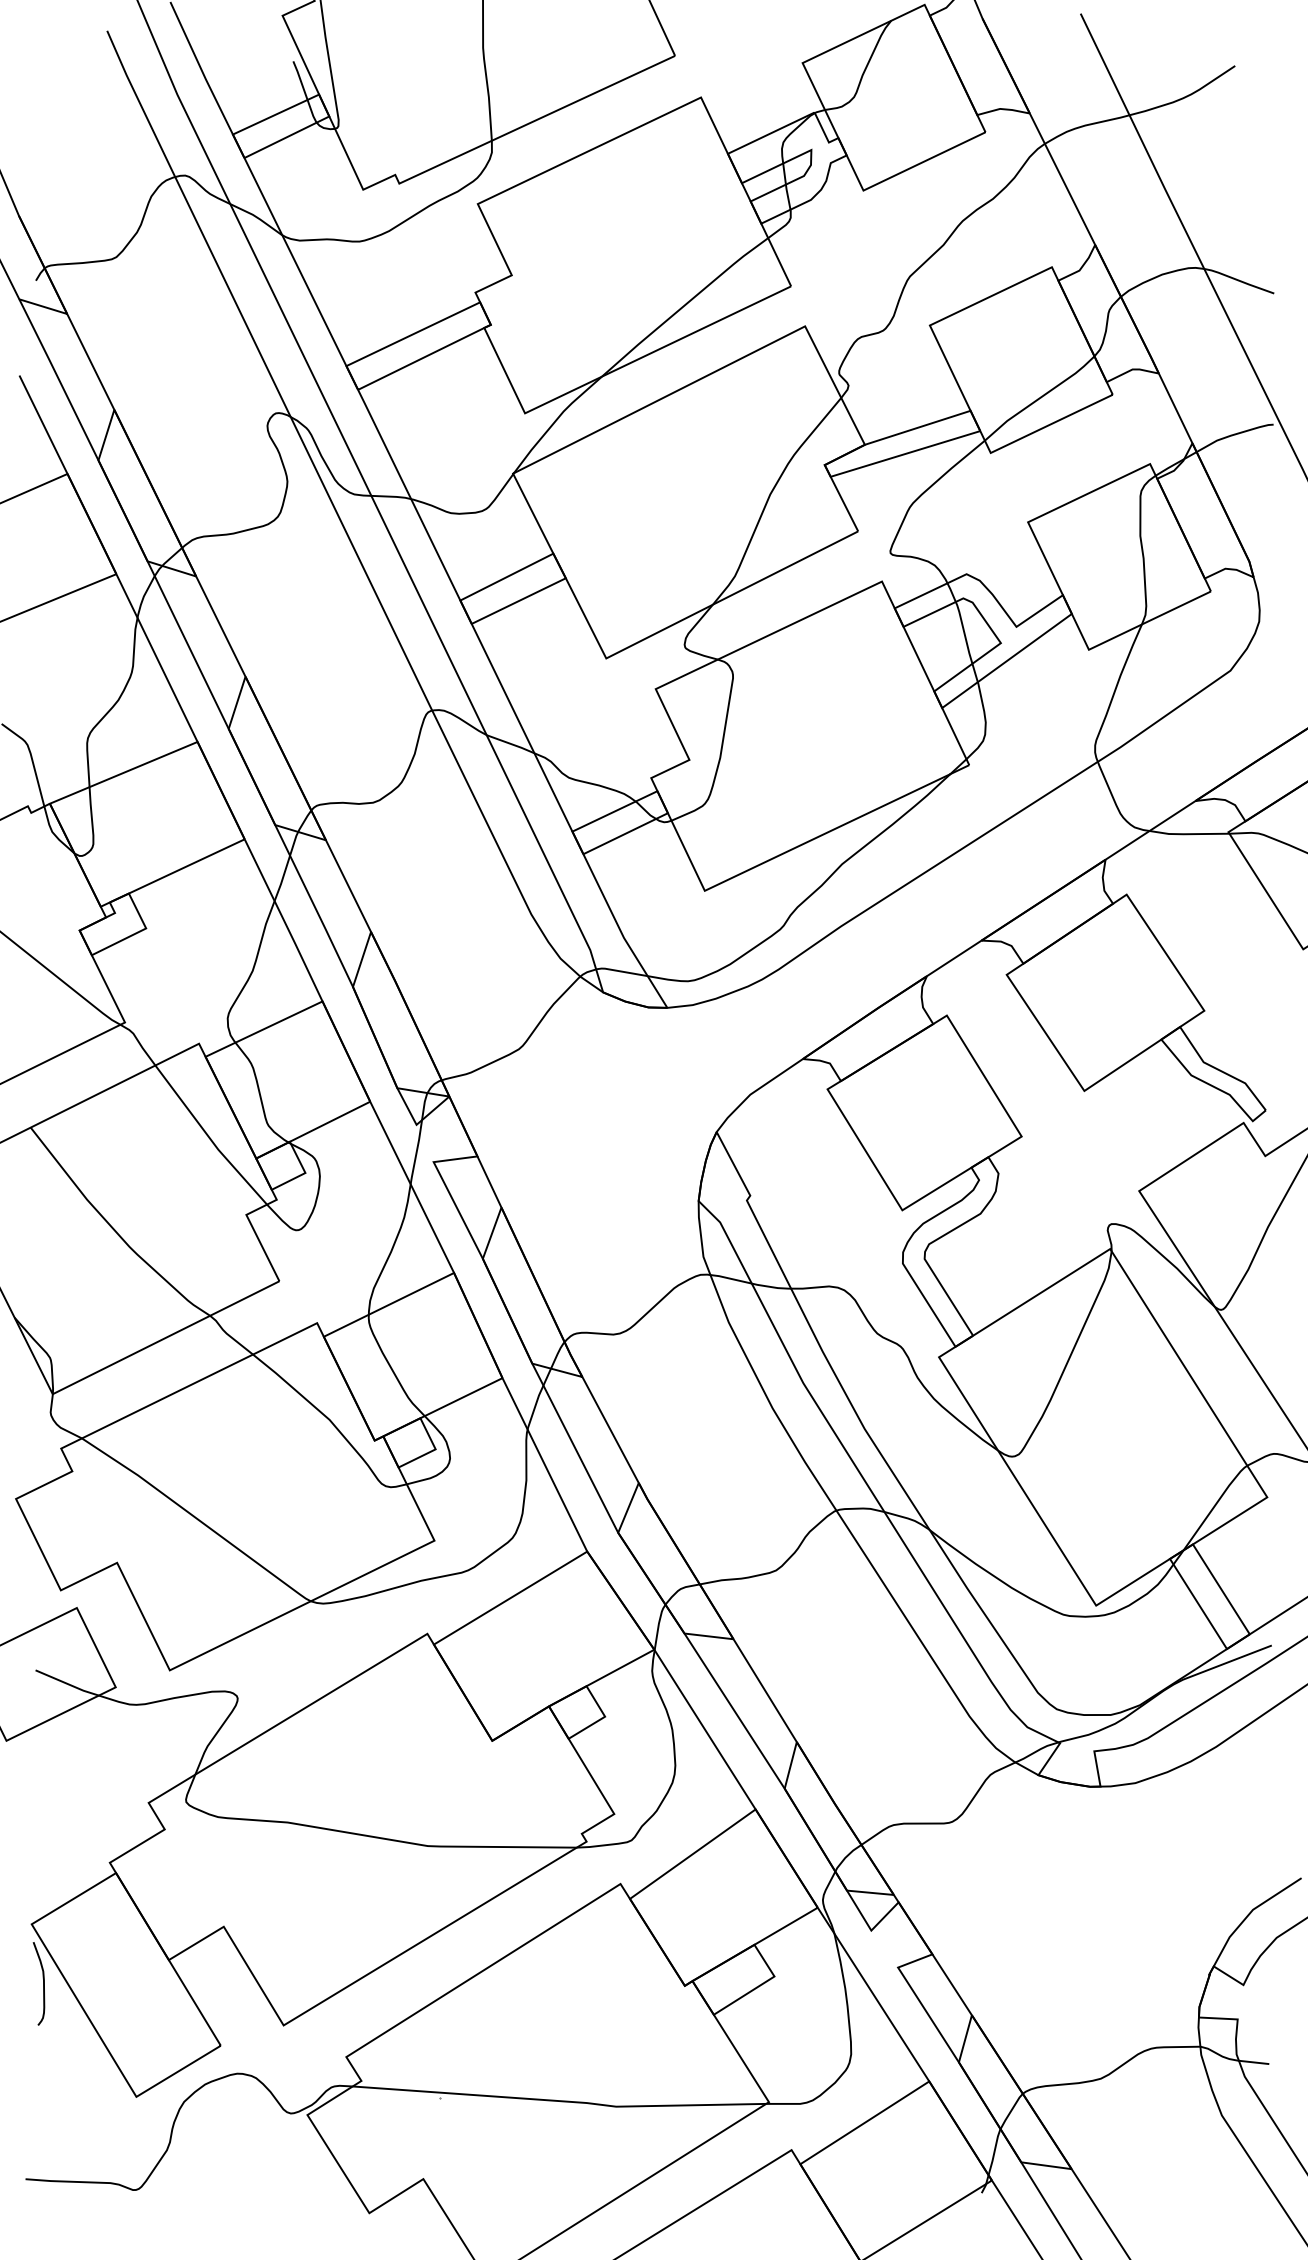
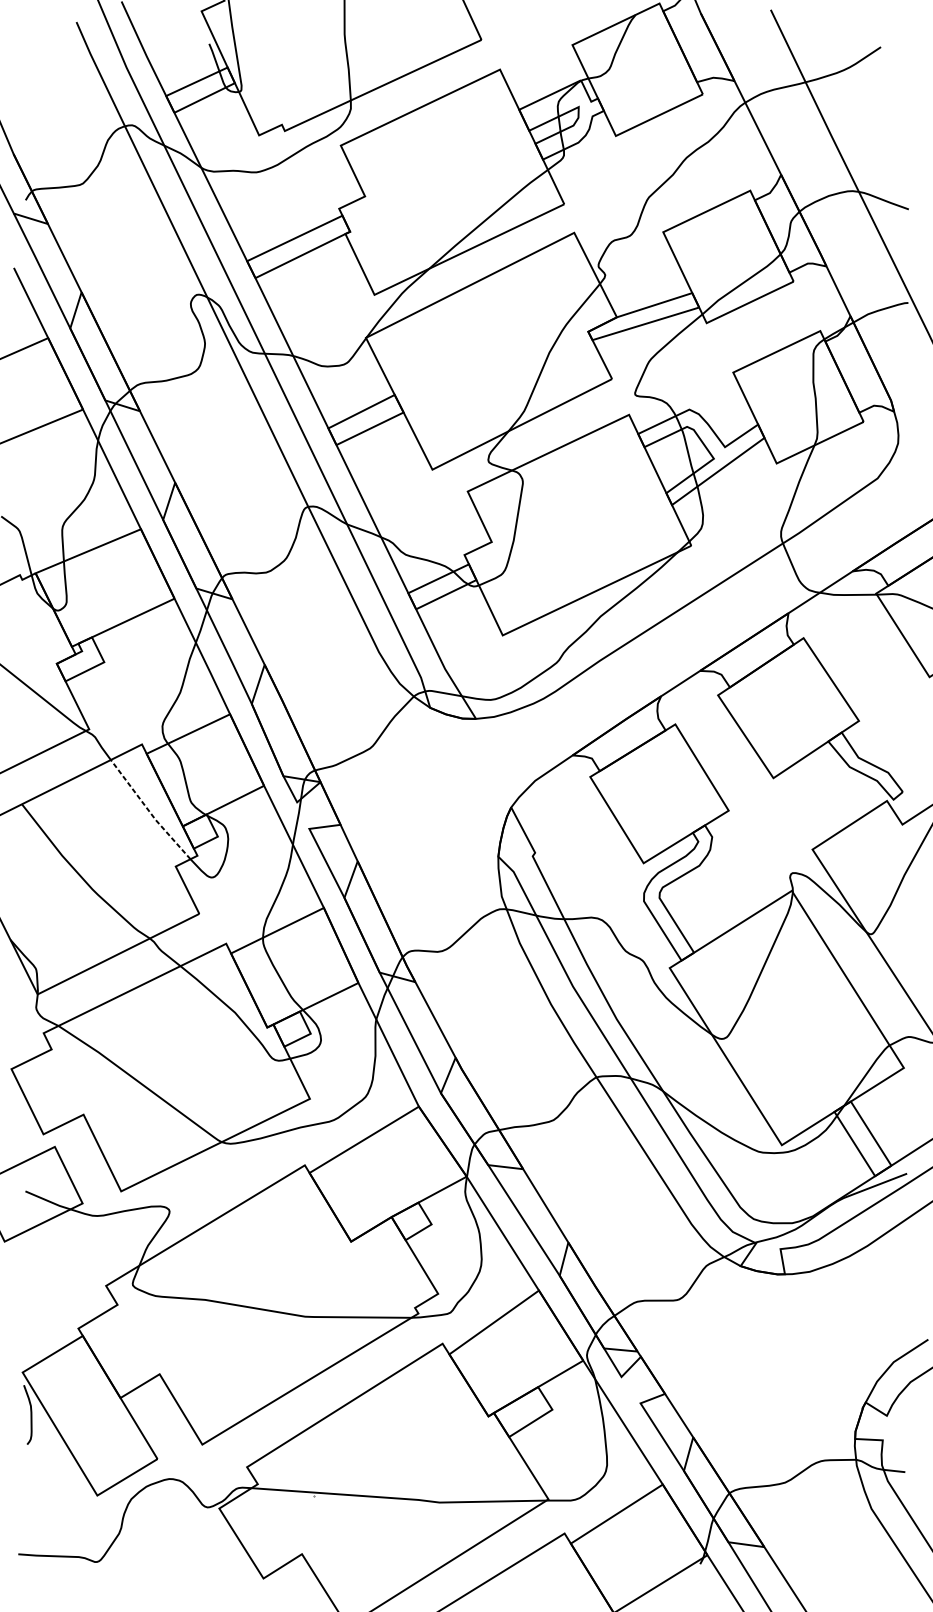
line: (208, 1137) -> (148, 811), solid -> dashed

